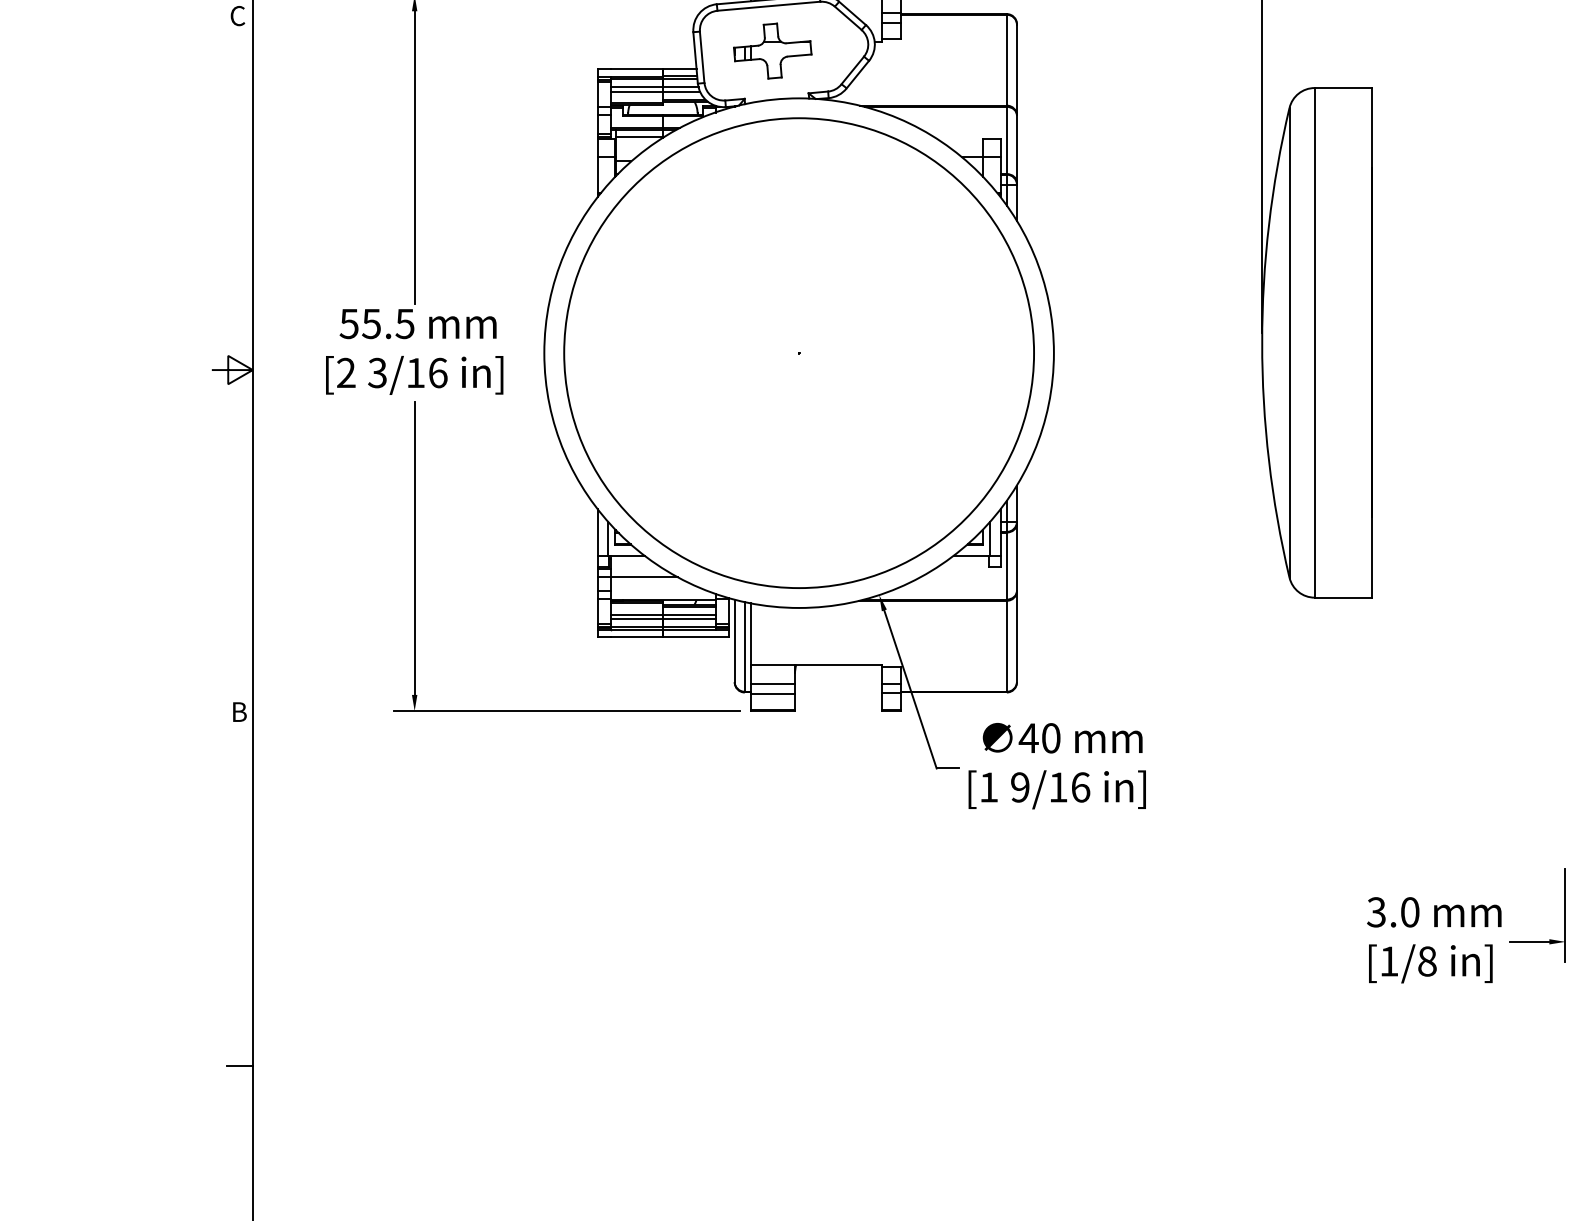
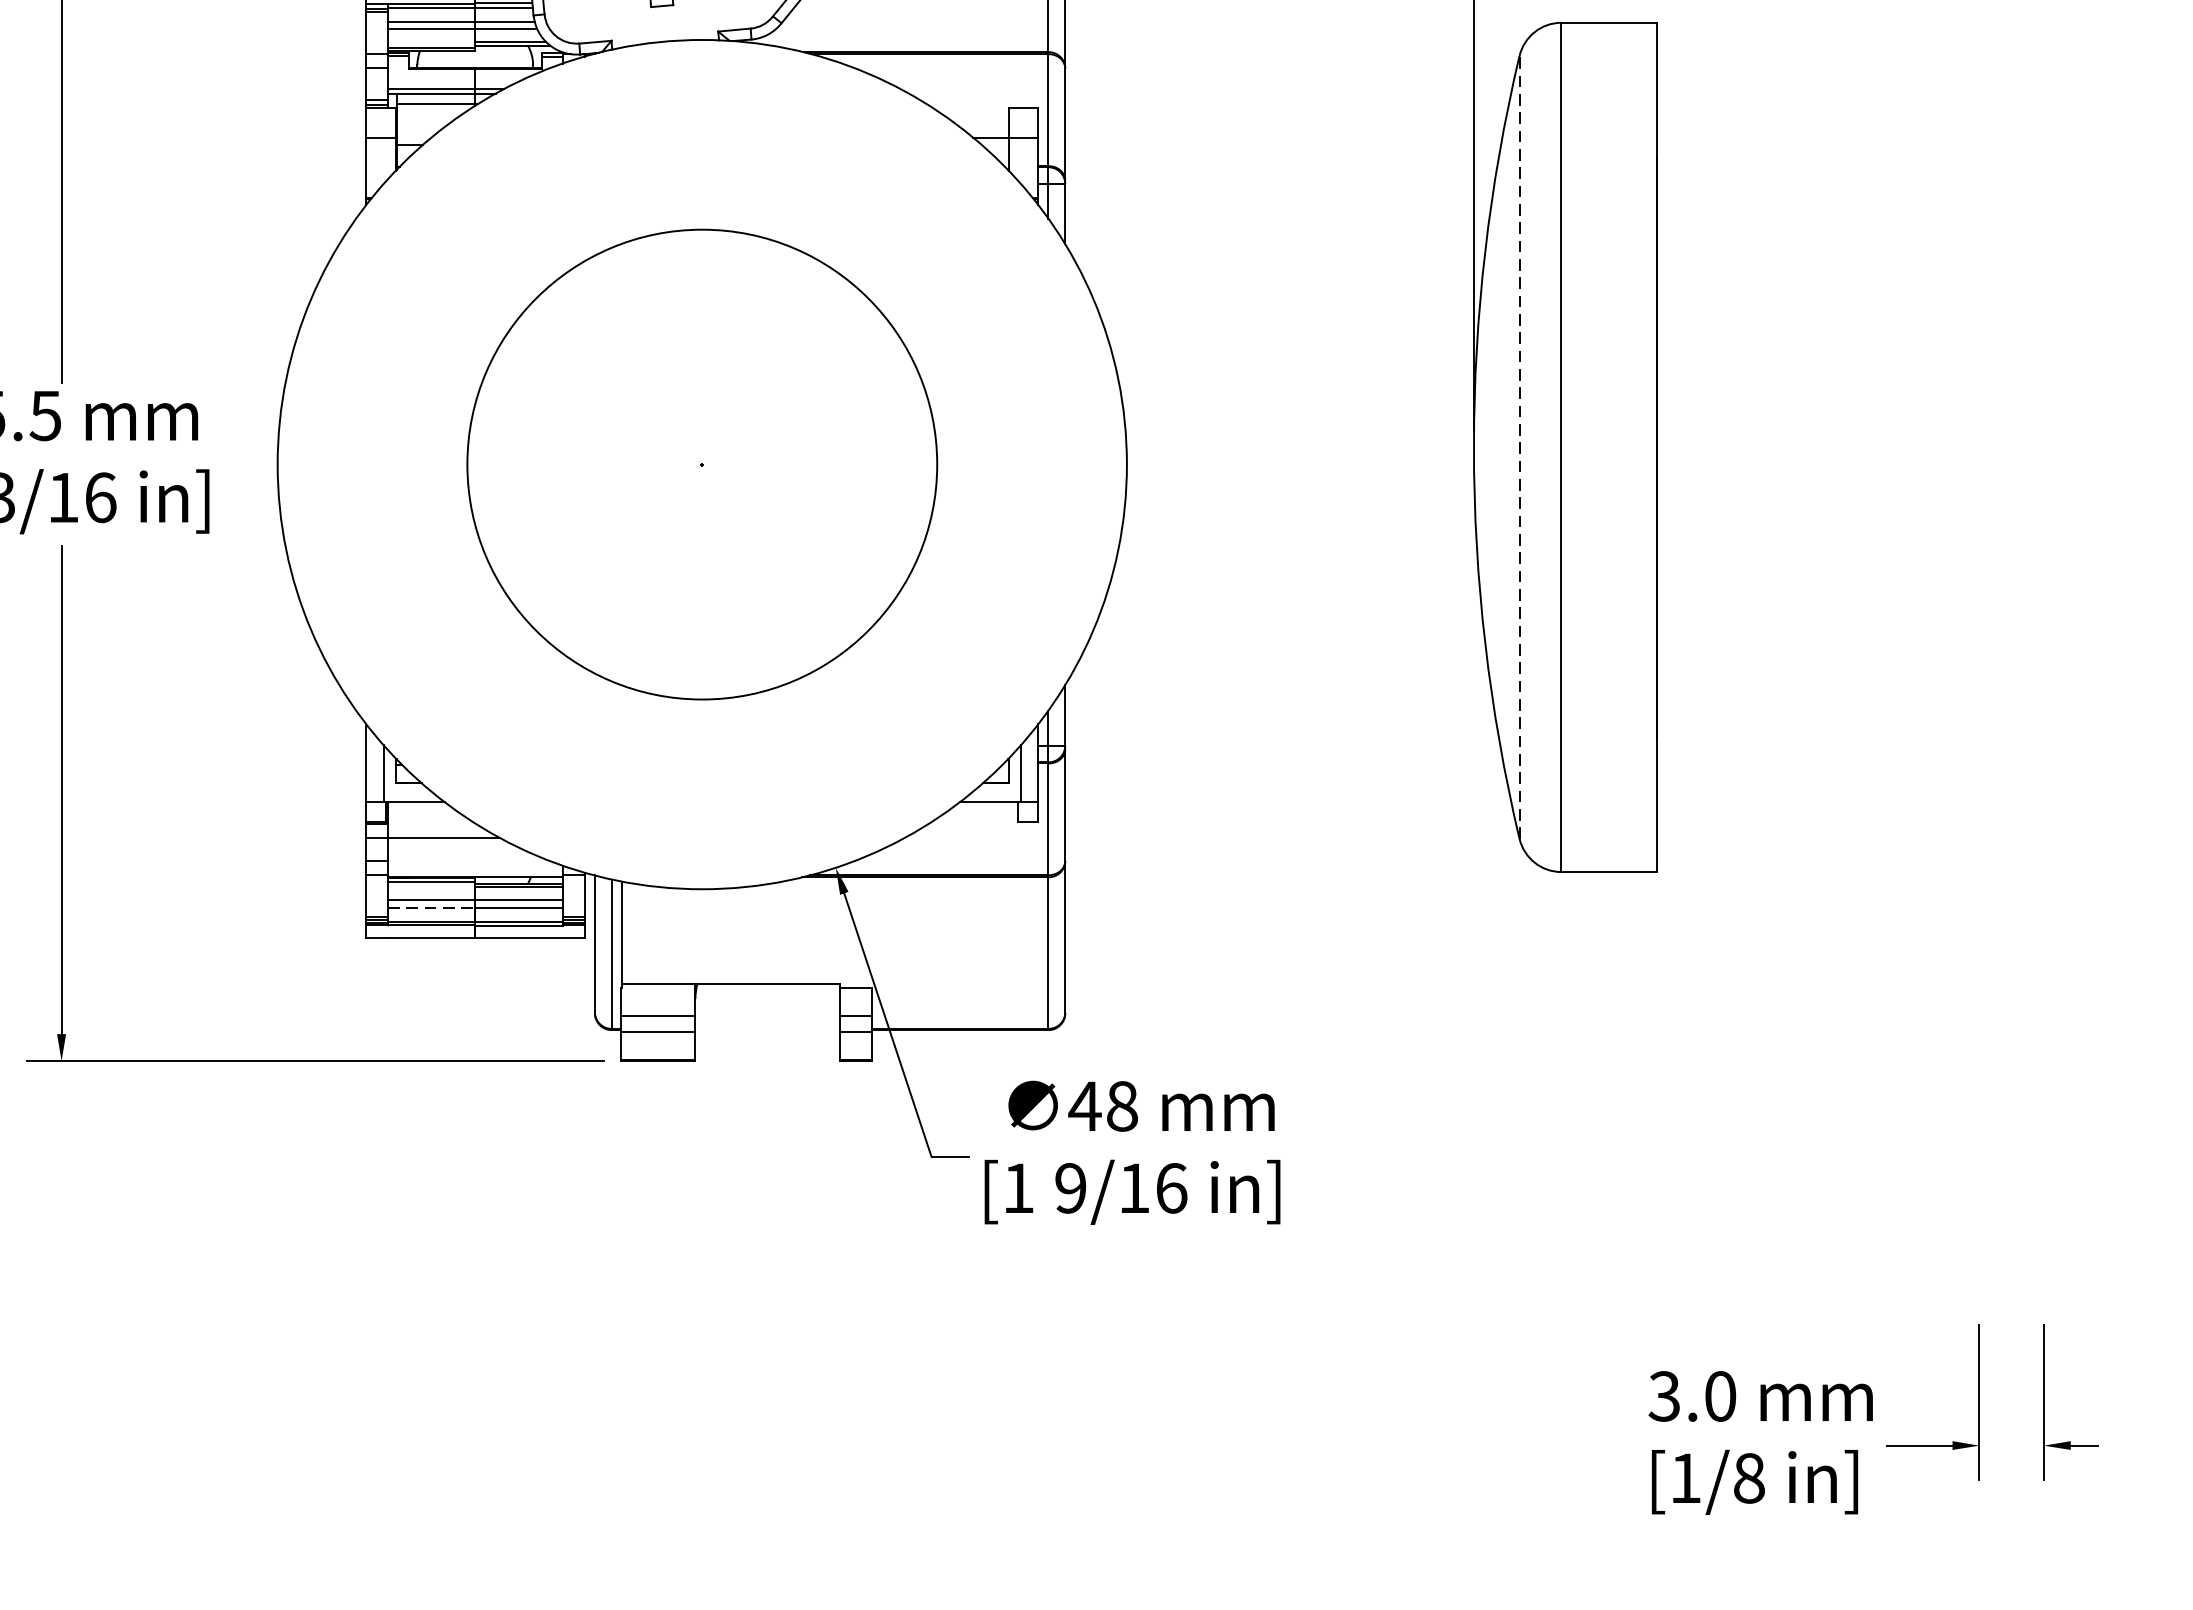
line: (1289, 342) -> (1519, 446), solid -> dashed
circle: (799, 353) -> (702, 465), size x0.6
line: (637, 619) -> (432, 908), solid -> dashed
text: (1051, 738) -> (1122, 1106), 40 -> 48

